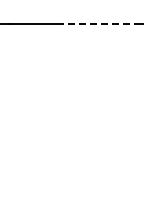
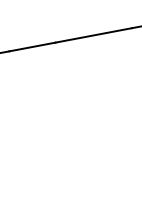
line: (96, 23) -> (93, 35), dashed -> solid

